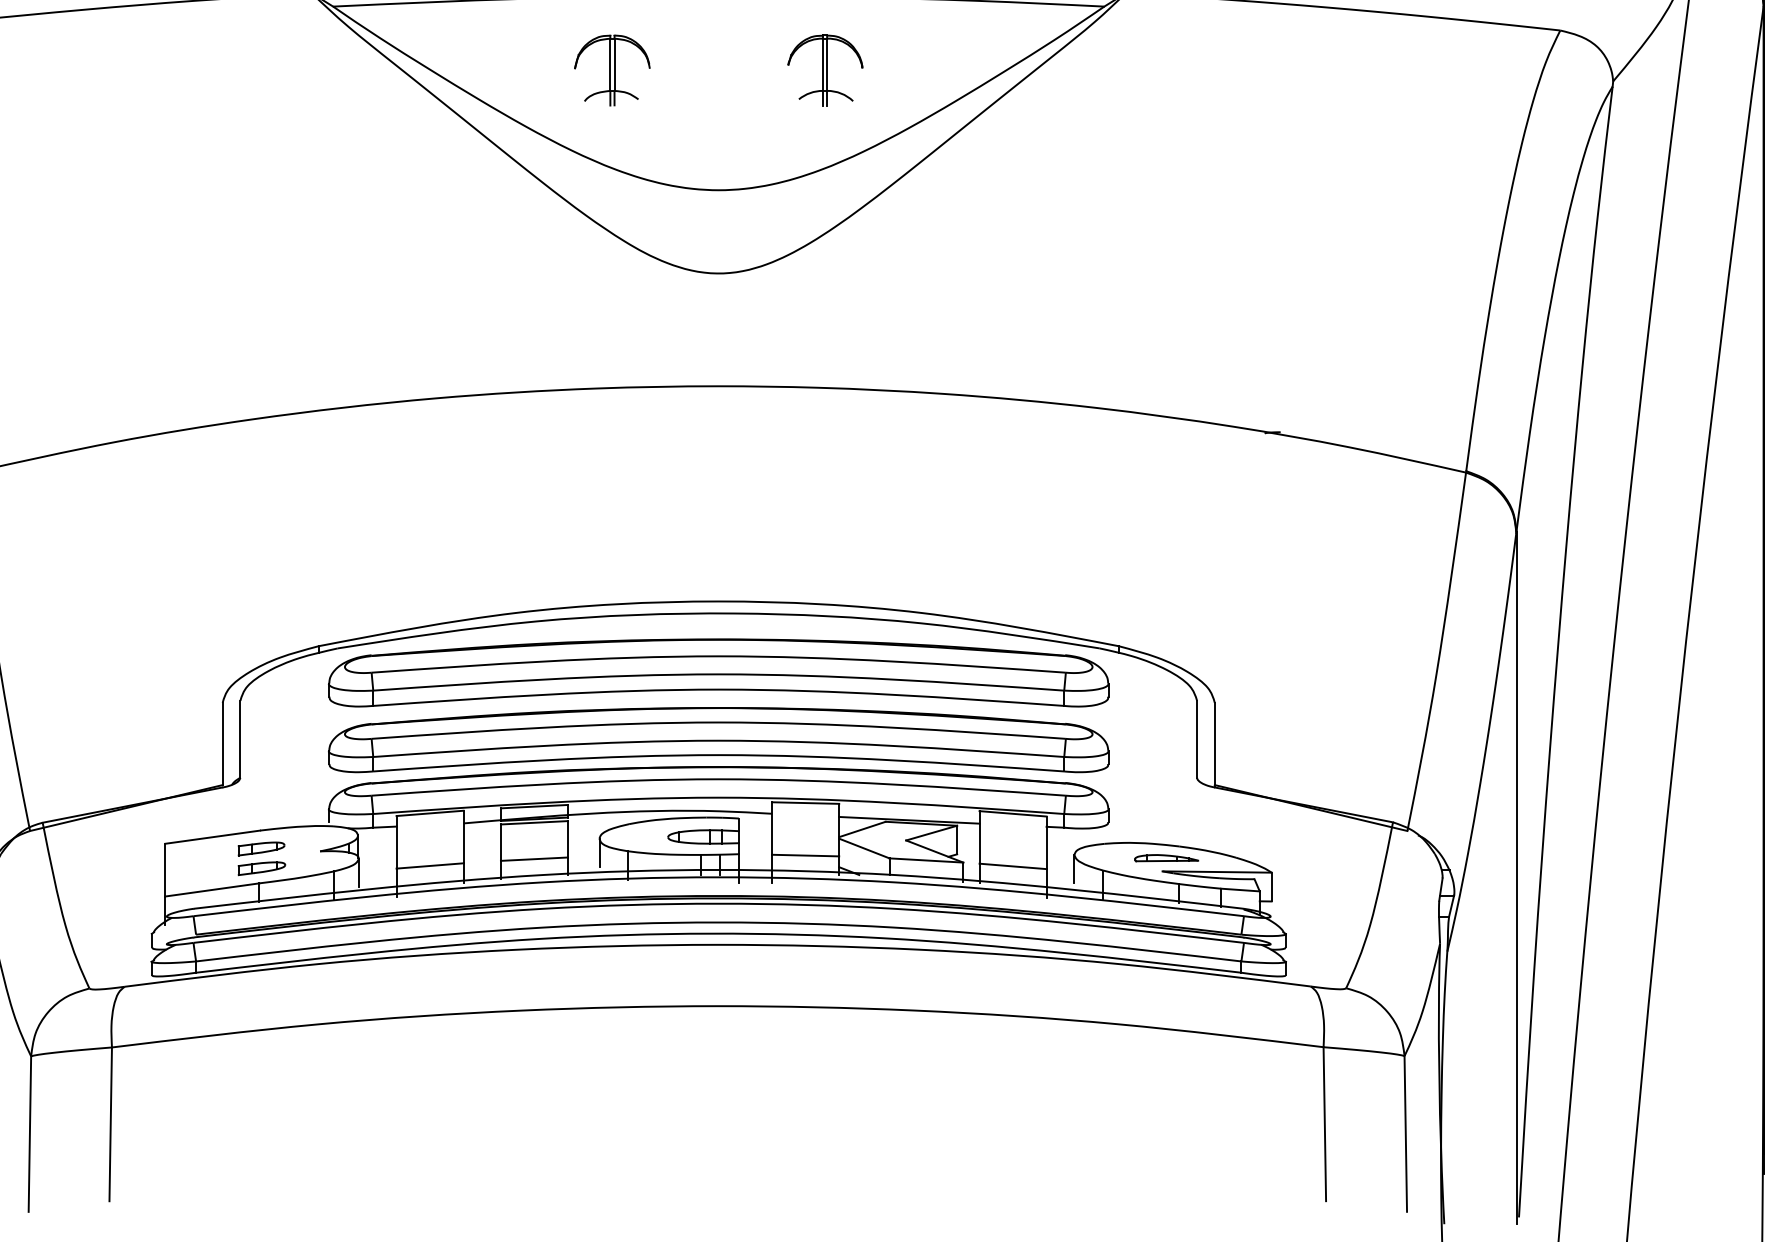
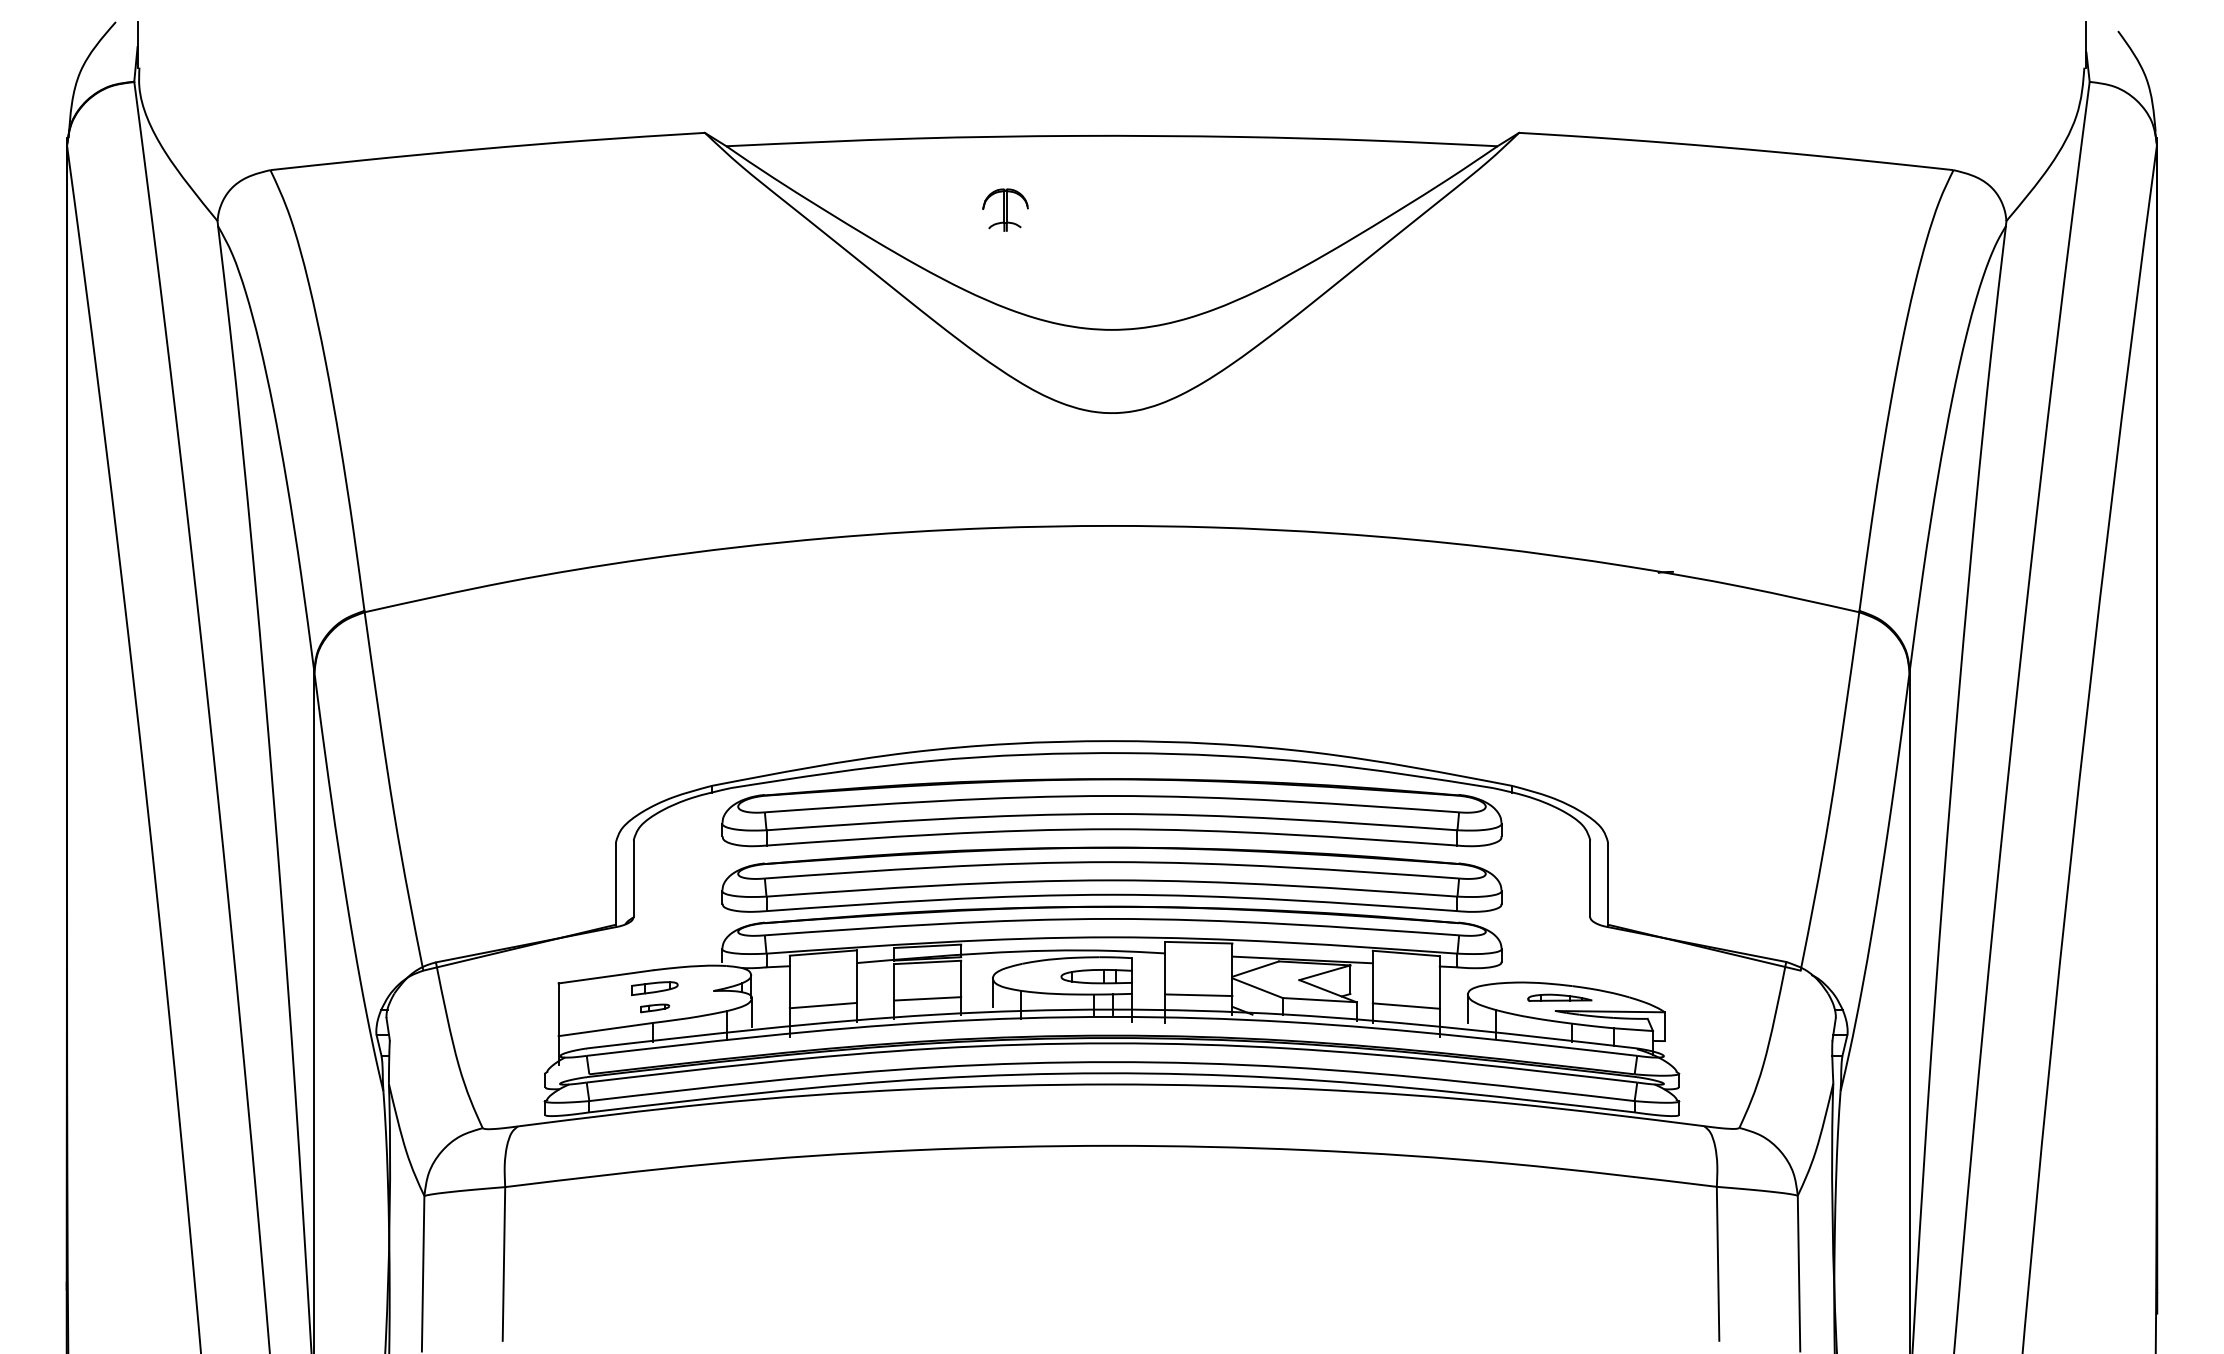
part: (612, 70) -> (1005, 210), size x0.6
part: (825, 70) -> (1218, 210), removed
part: (262, 868) -> (655, 1008), size x0.6

